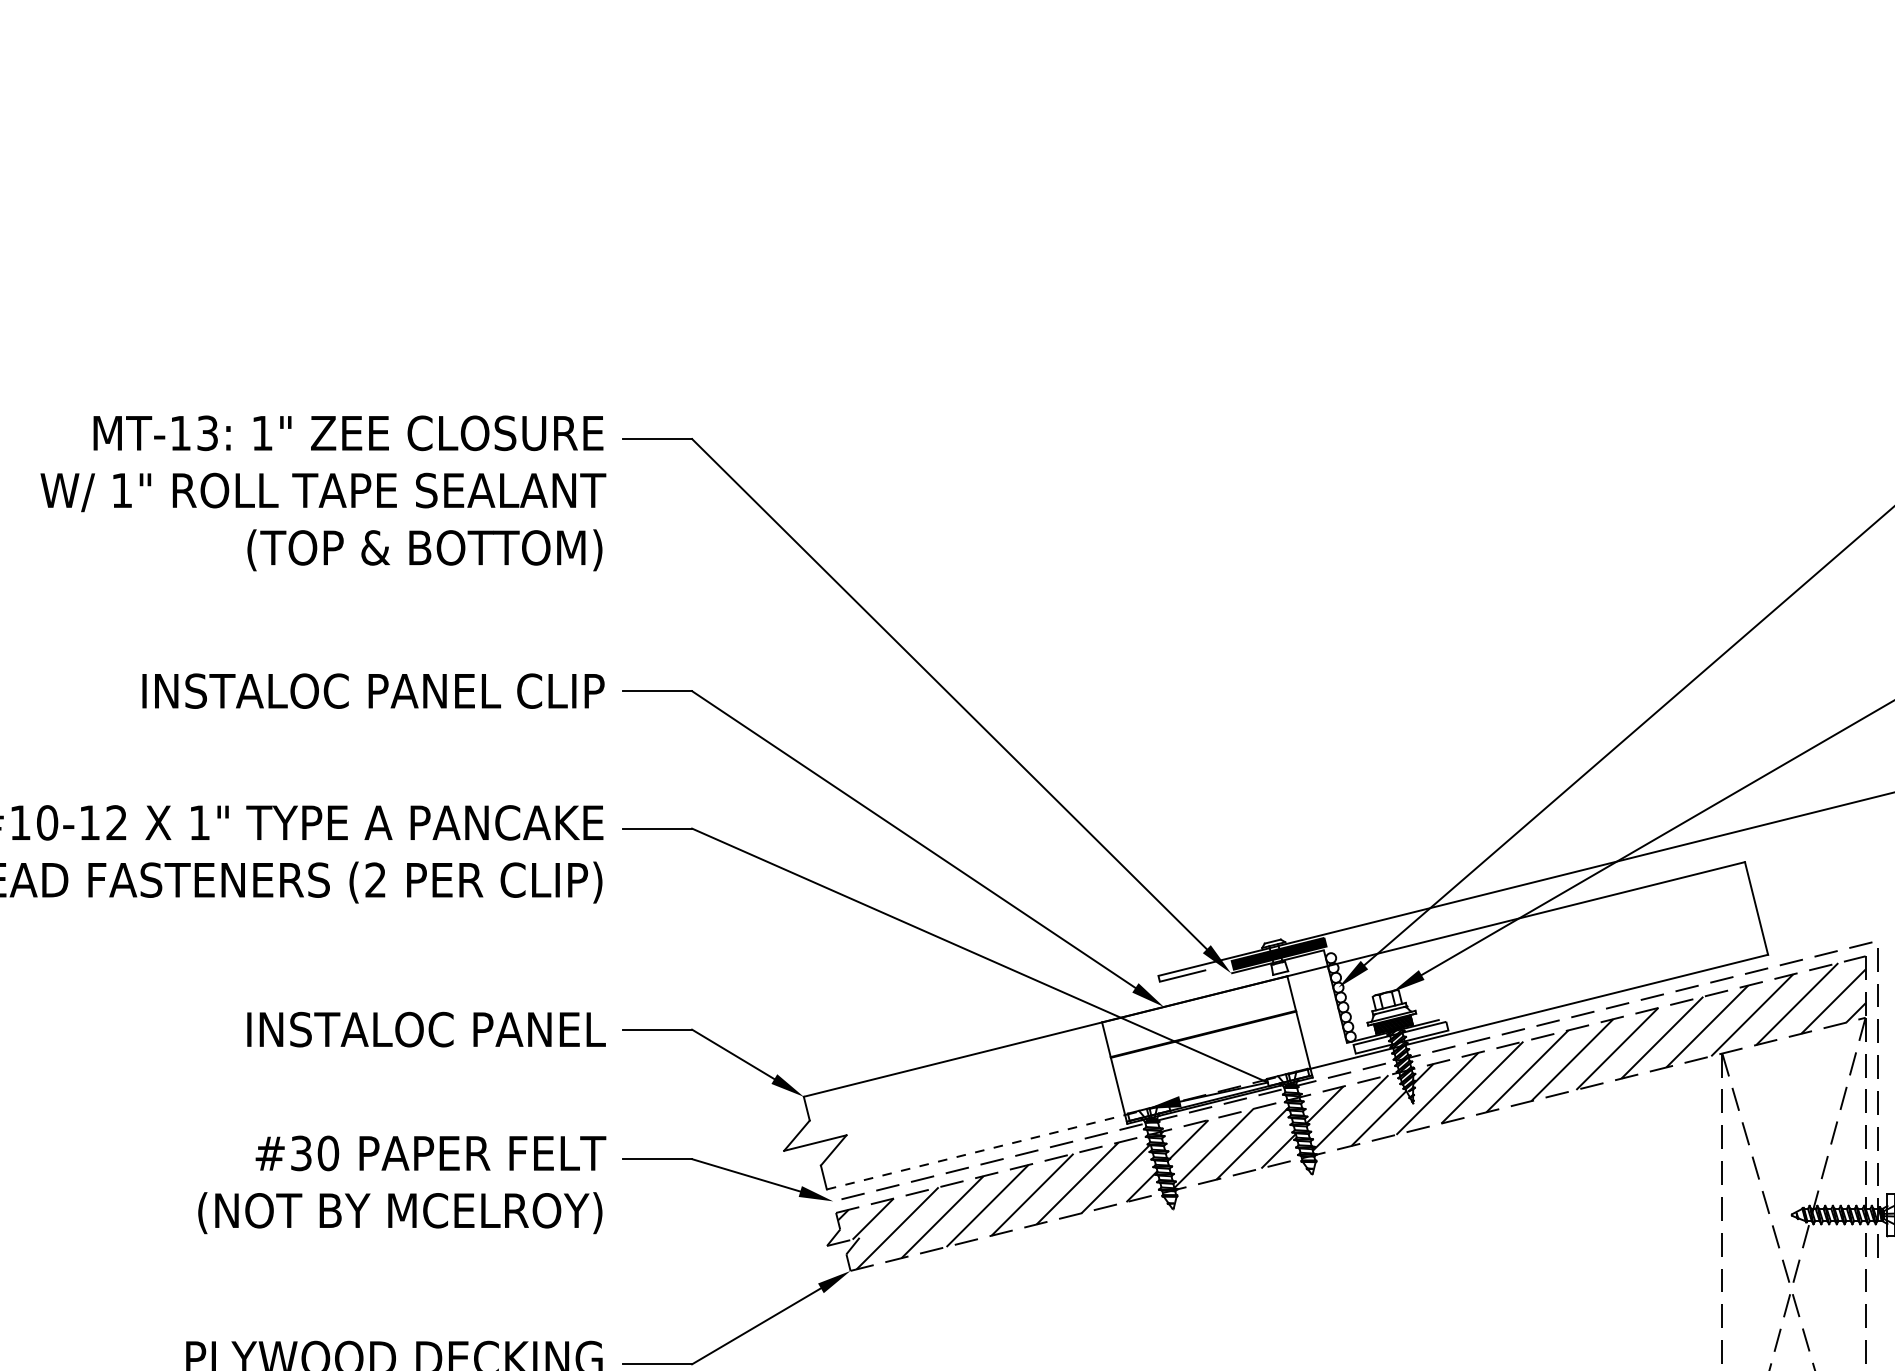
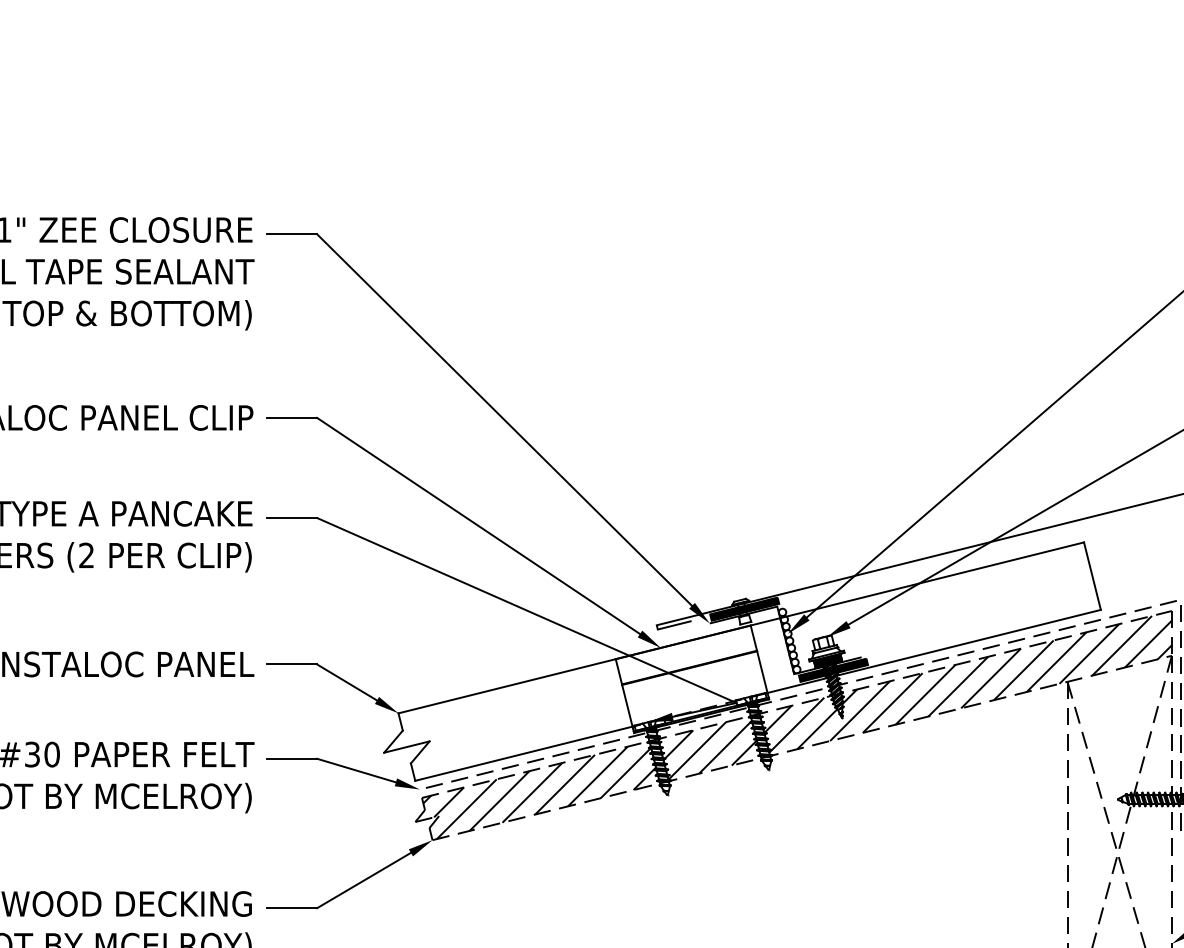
fill: (1400, 1037) -> (833, 670), added
line: (976, 1152) -> (524, 753), dashed -> solid

